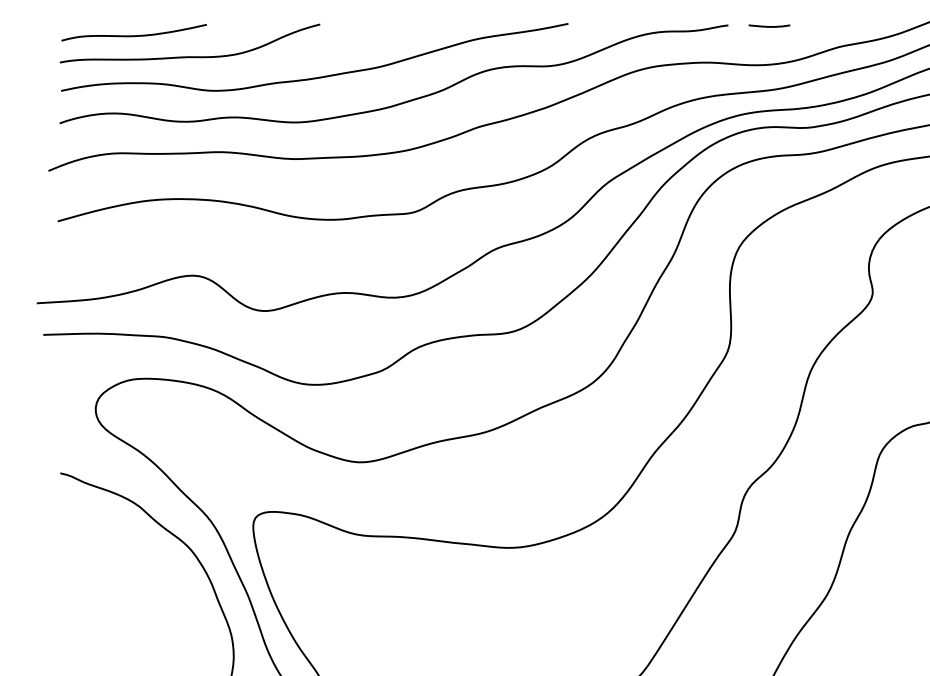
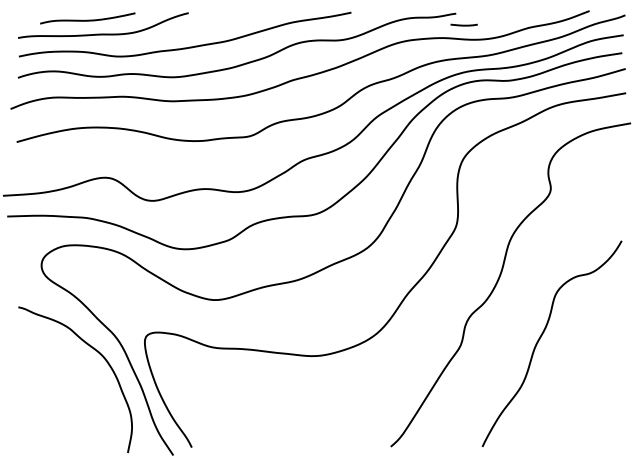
line: (768, 25) -> (463, 24), moved
curve: (133, 34) -> (87, 19), moved

